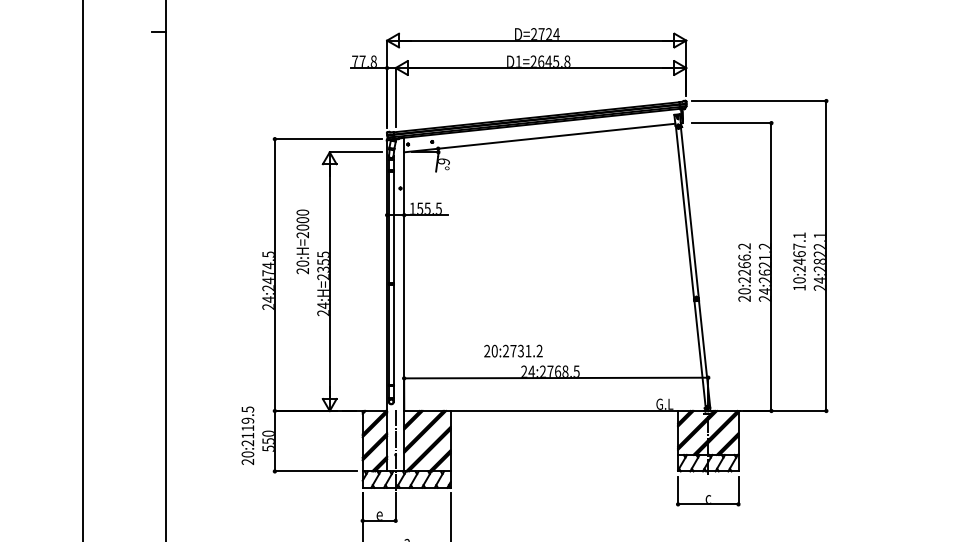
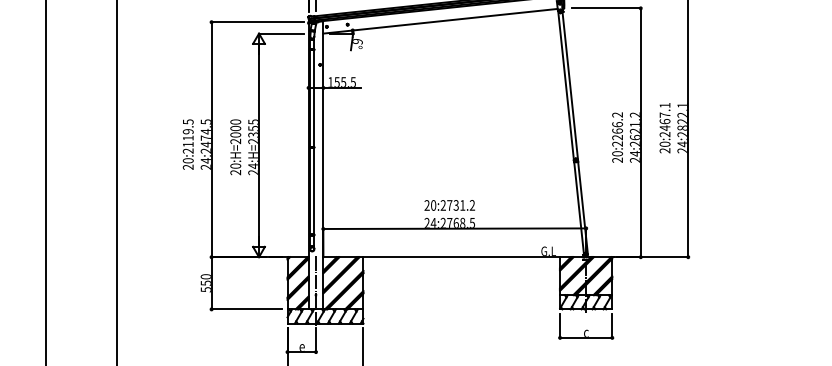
text: (302, 241) -> (235, 146), moved
text: (799, 287) -> (665, 150), 10:2467.1 -> 20:2467.1
text: (513, 350) -> (449, 204), moved
text: (247, 435) -> (187, 144), moved

